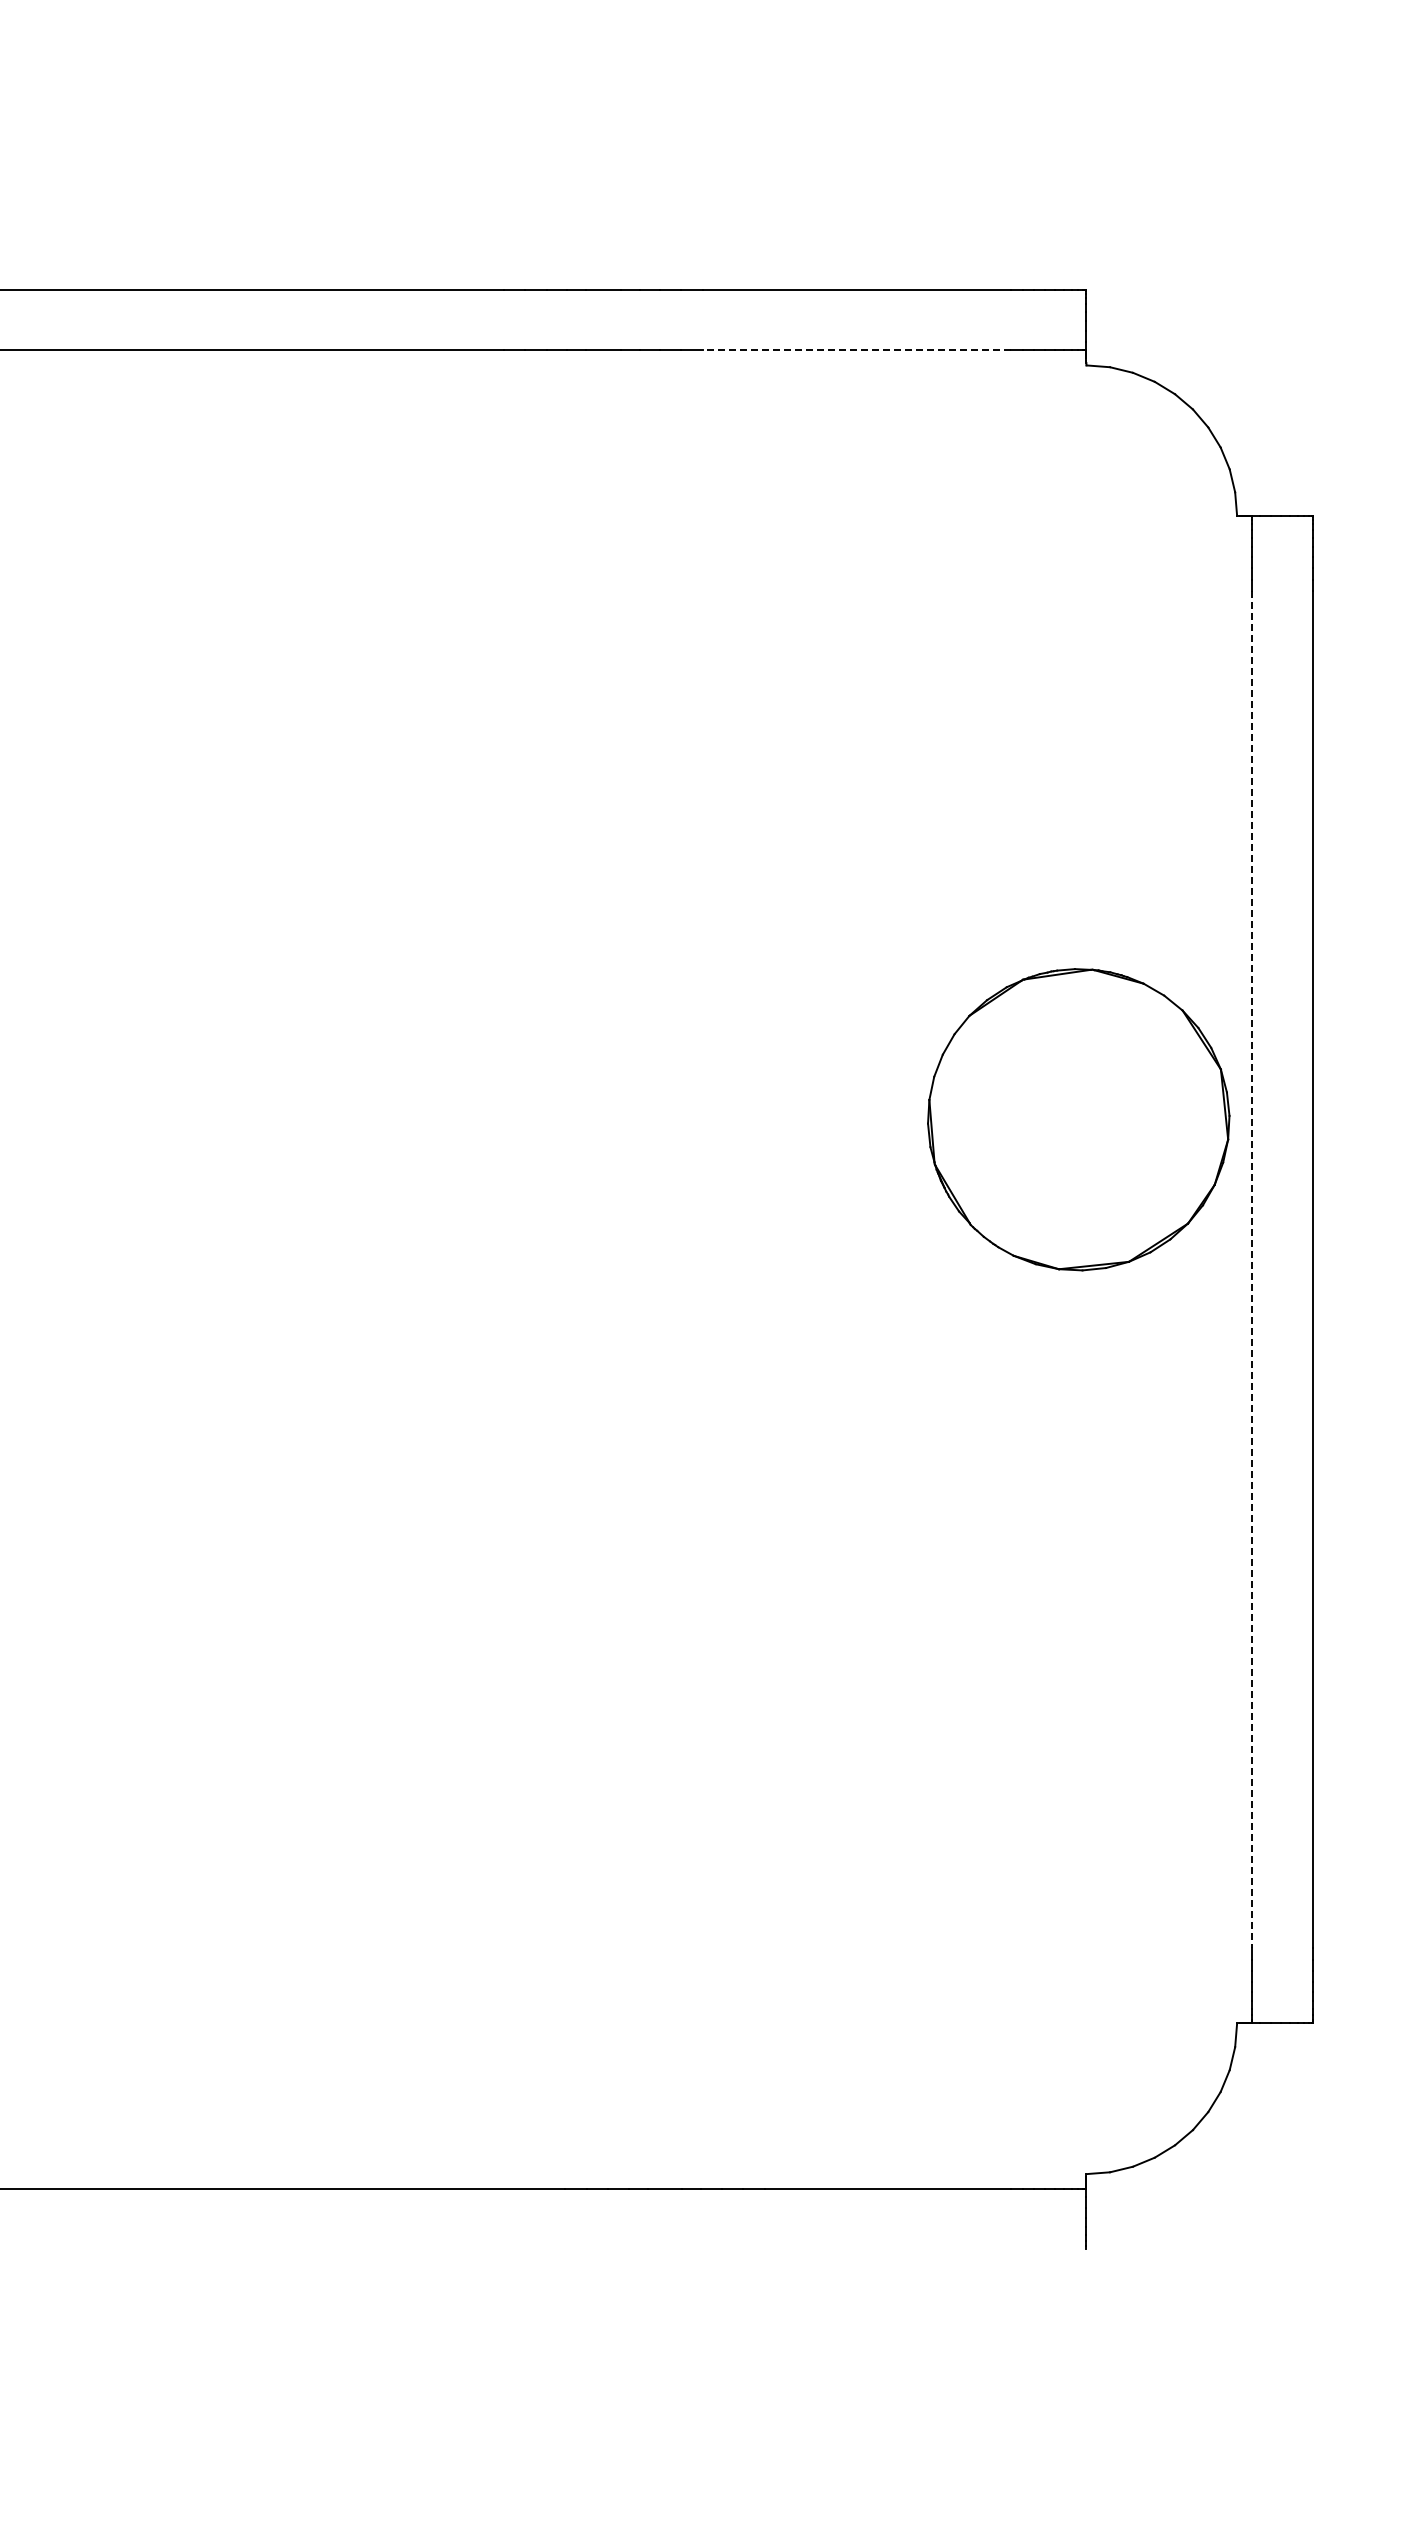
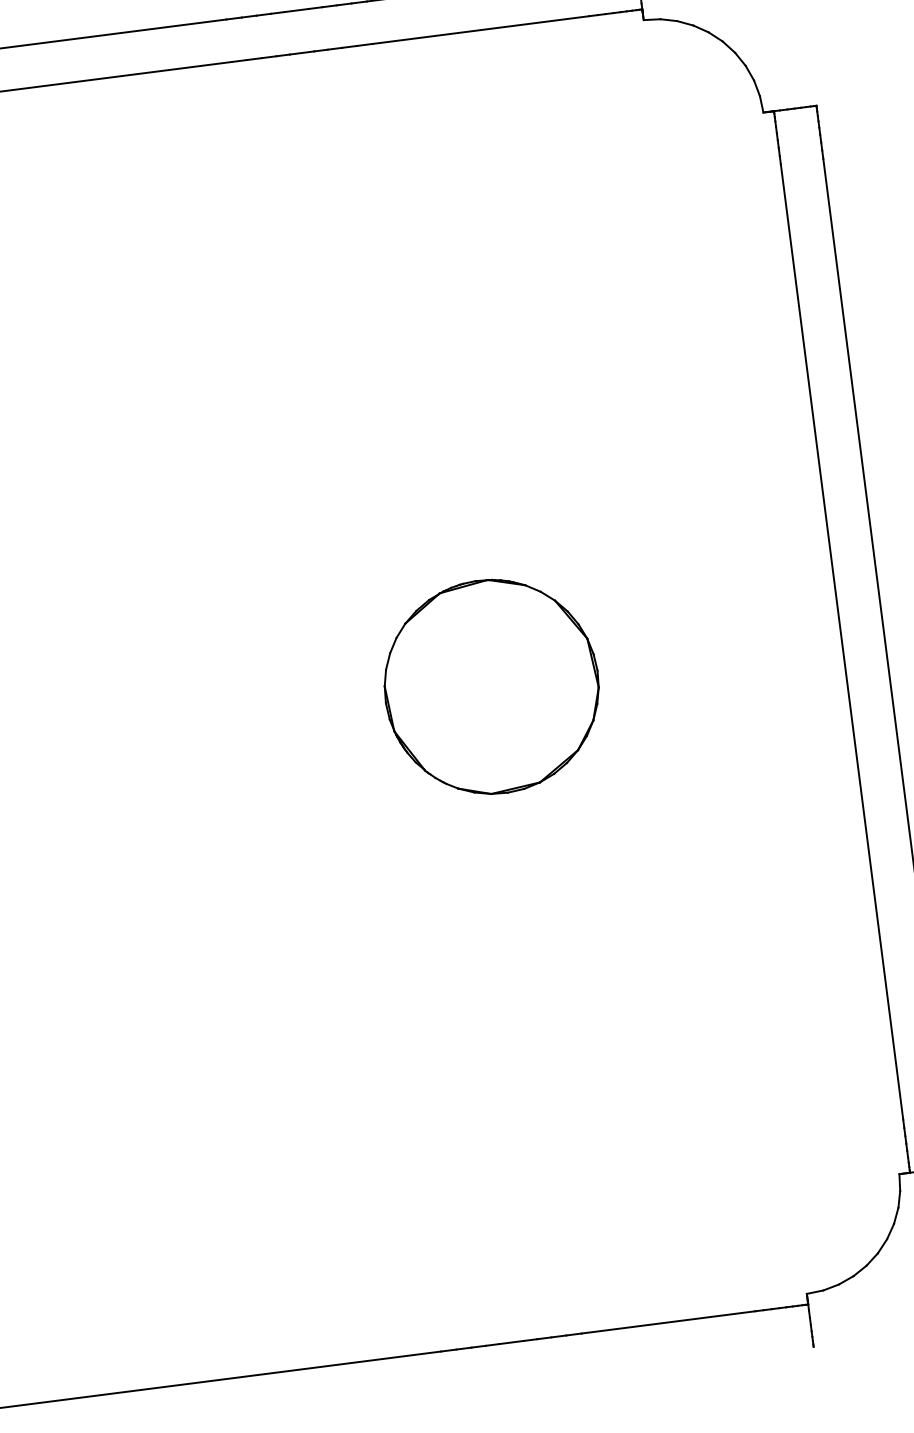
line: (857, 350) -> (481, 30), dashed -> solid
part: (1078, 1119) -> (491, 686), moved
line: (1252, 1270) -> (842, 642), dashed -> solid

